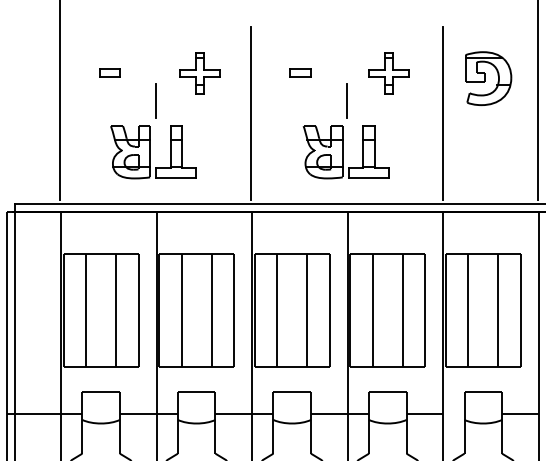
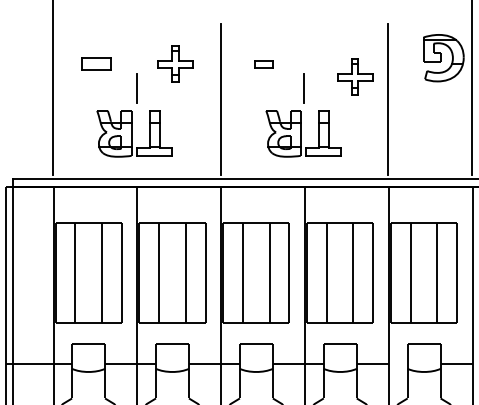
part: (389, 72) -> (355, 76), moved
part: (110, 73) -> (96, 64), size x1.6
part: (488, 79) -> (443, 58), moved

